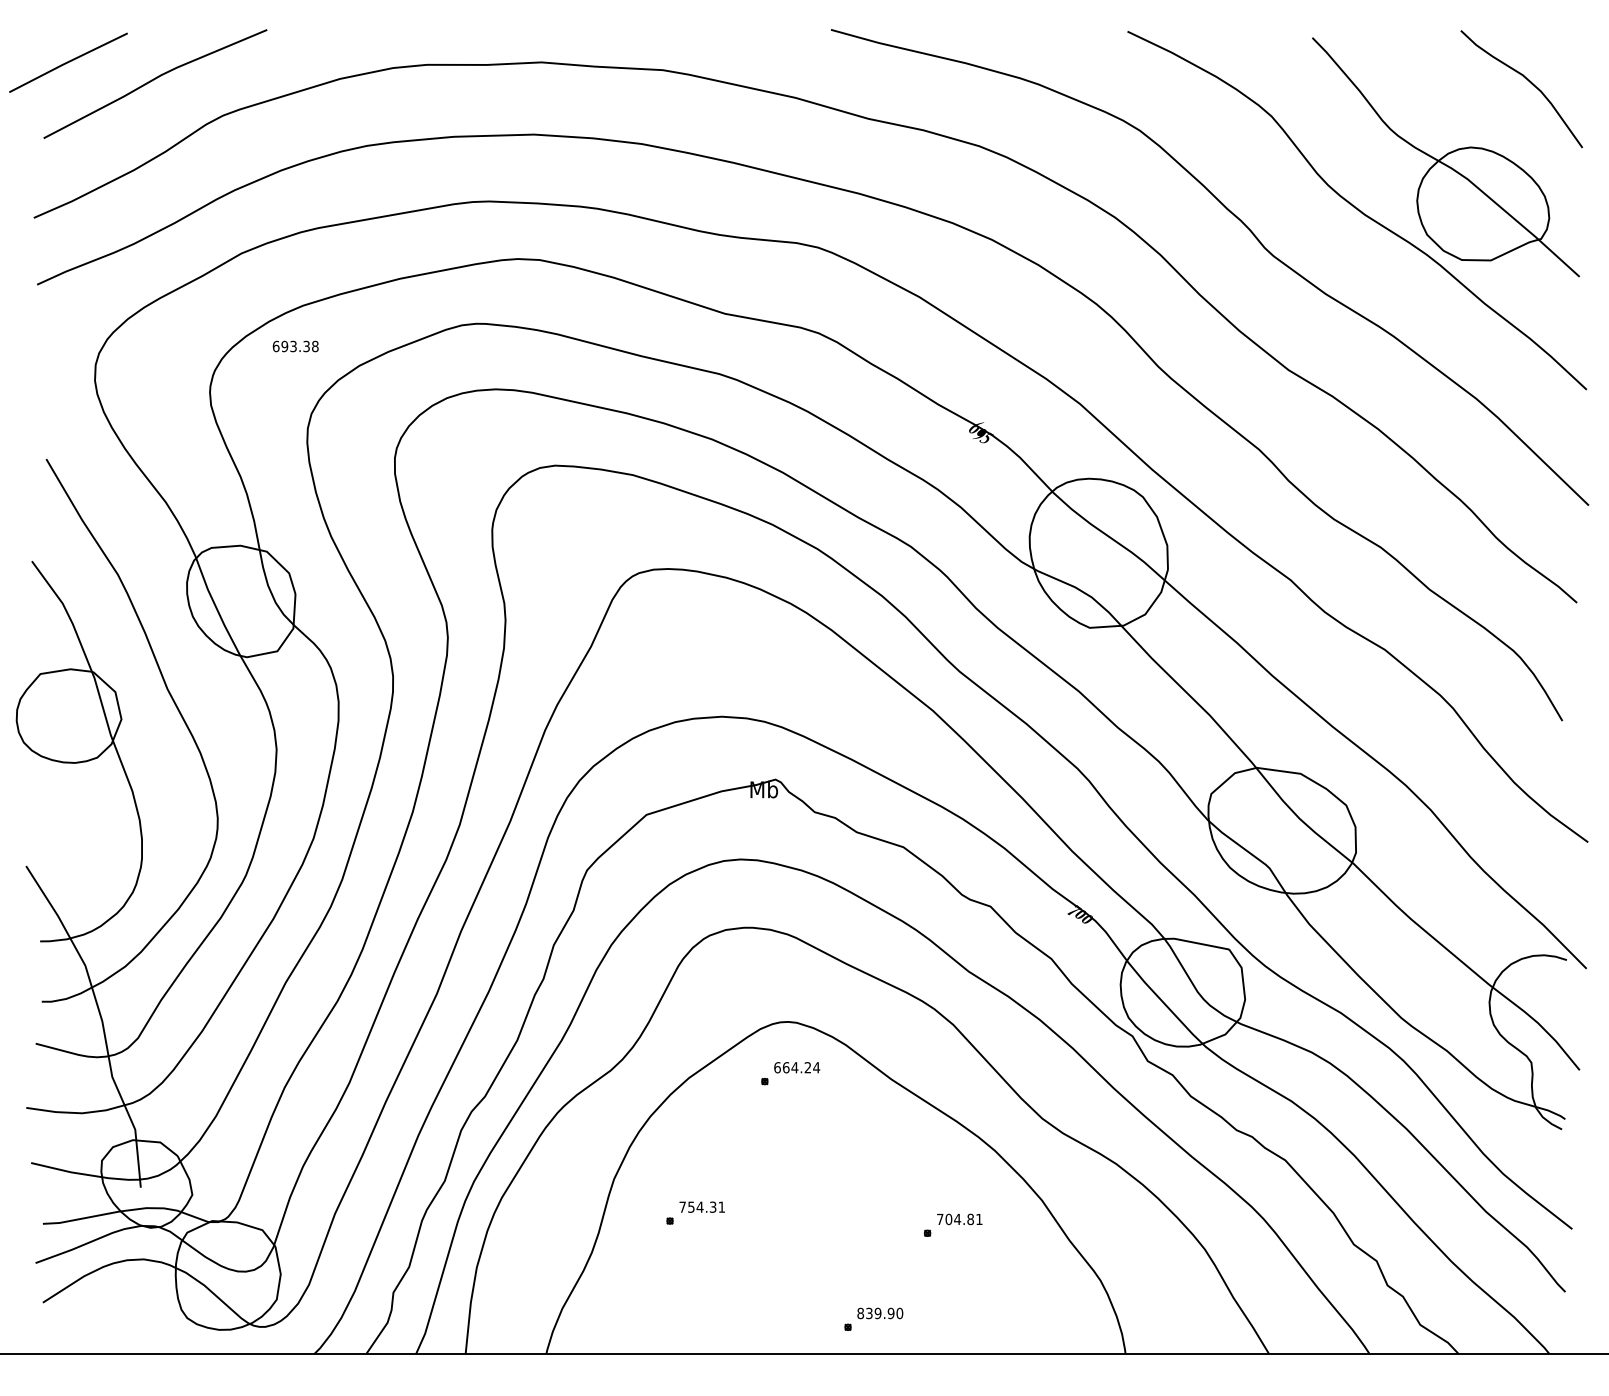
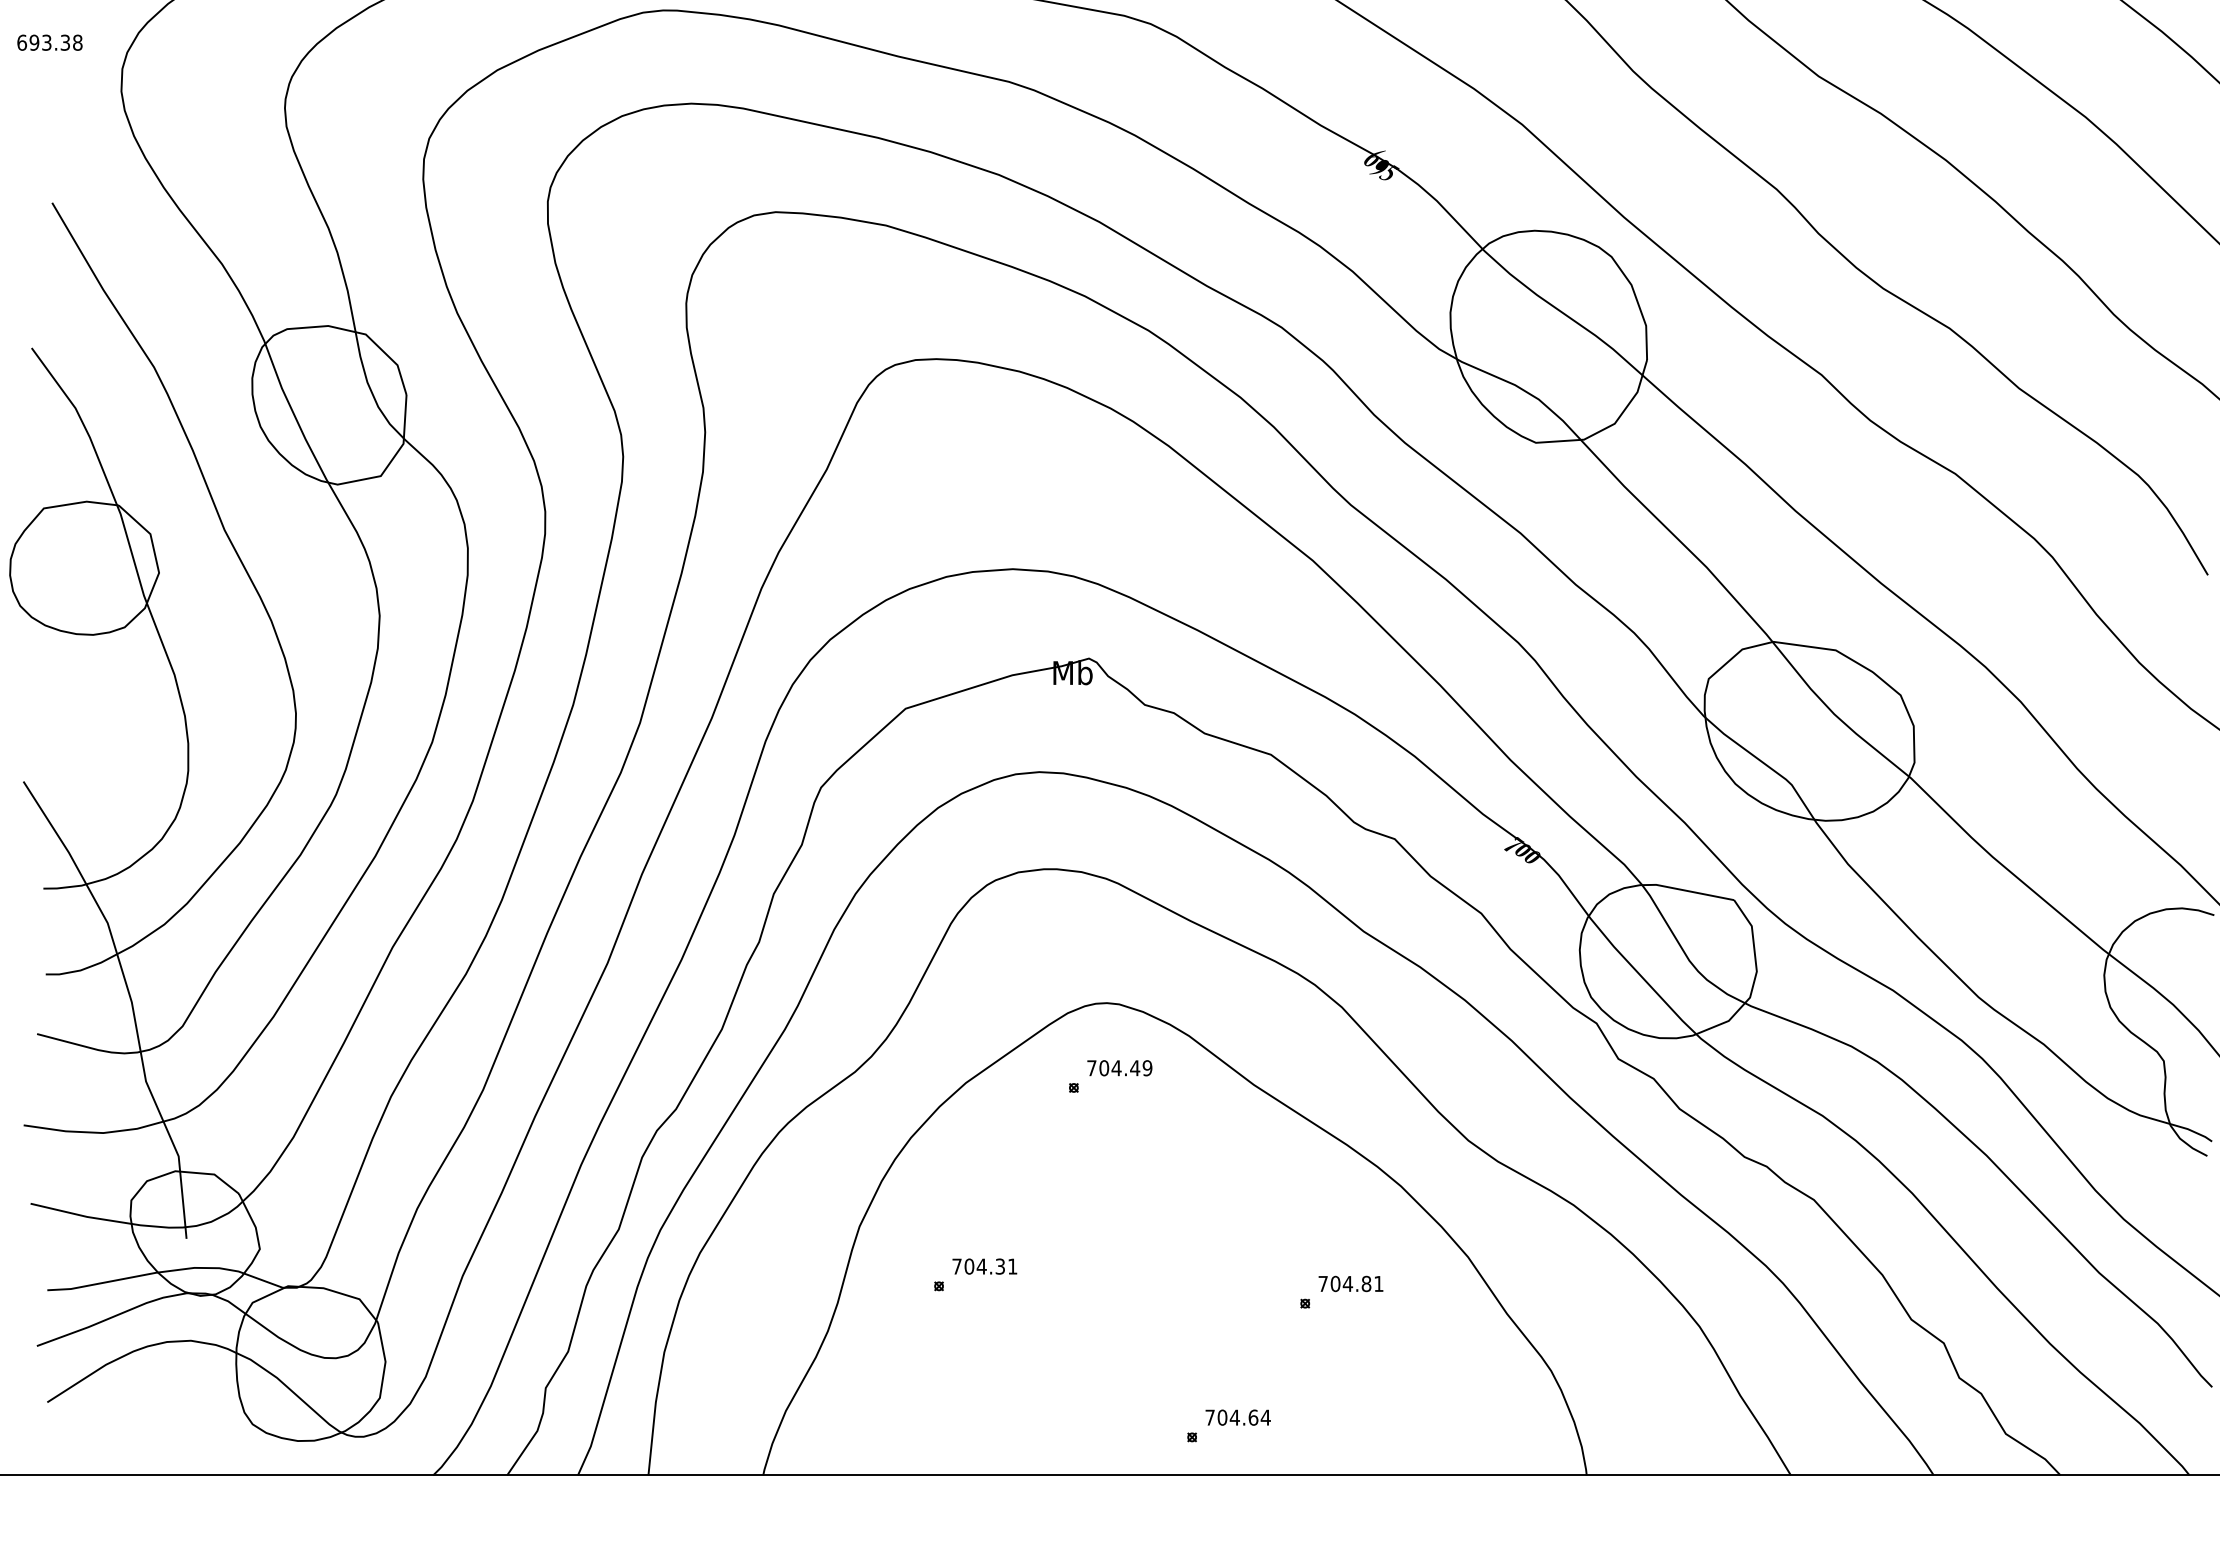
text: (295, 346) -> (49, 42), moved
text: (797, 1067) -> (1120, 1067), 664.24 -> 704.49
text: (691, 1206) -> (969, 1265), 754.31 -> 704.31
text: (880, 1313) -> (1238, 1417), 839.90 -> 704.64

